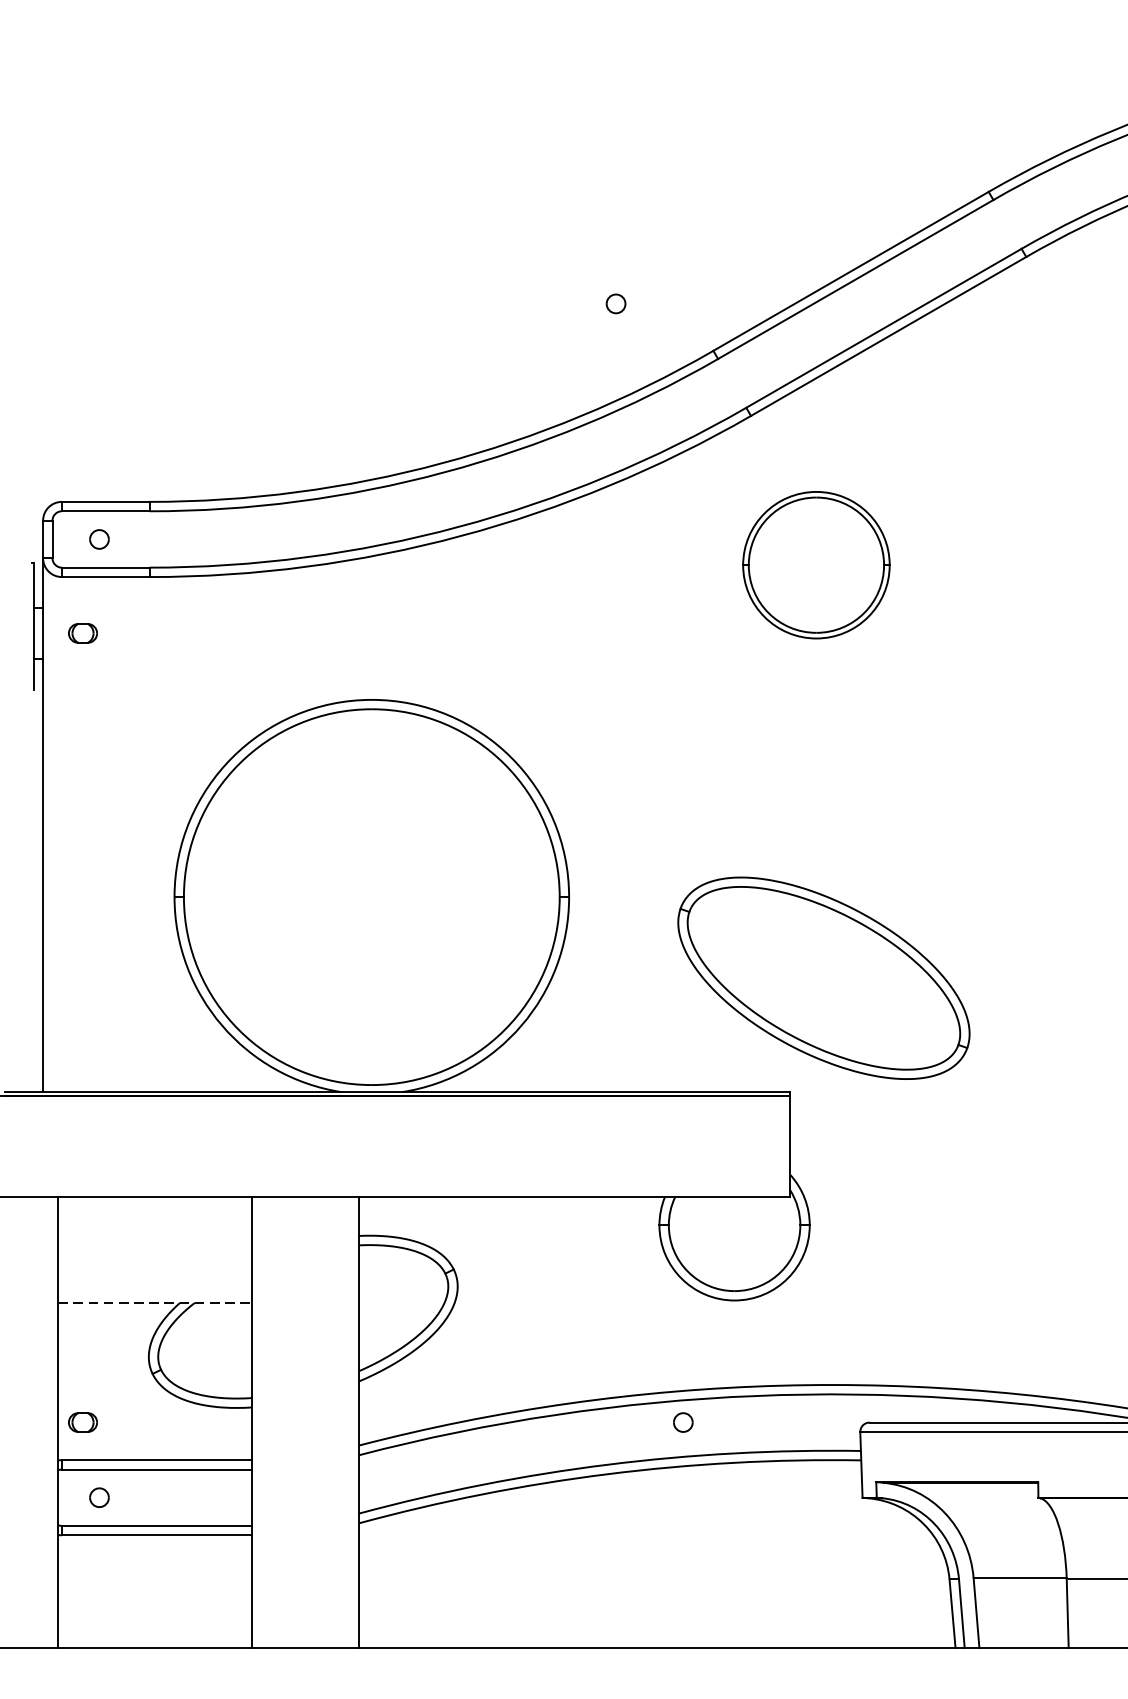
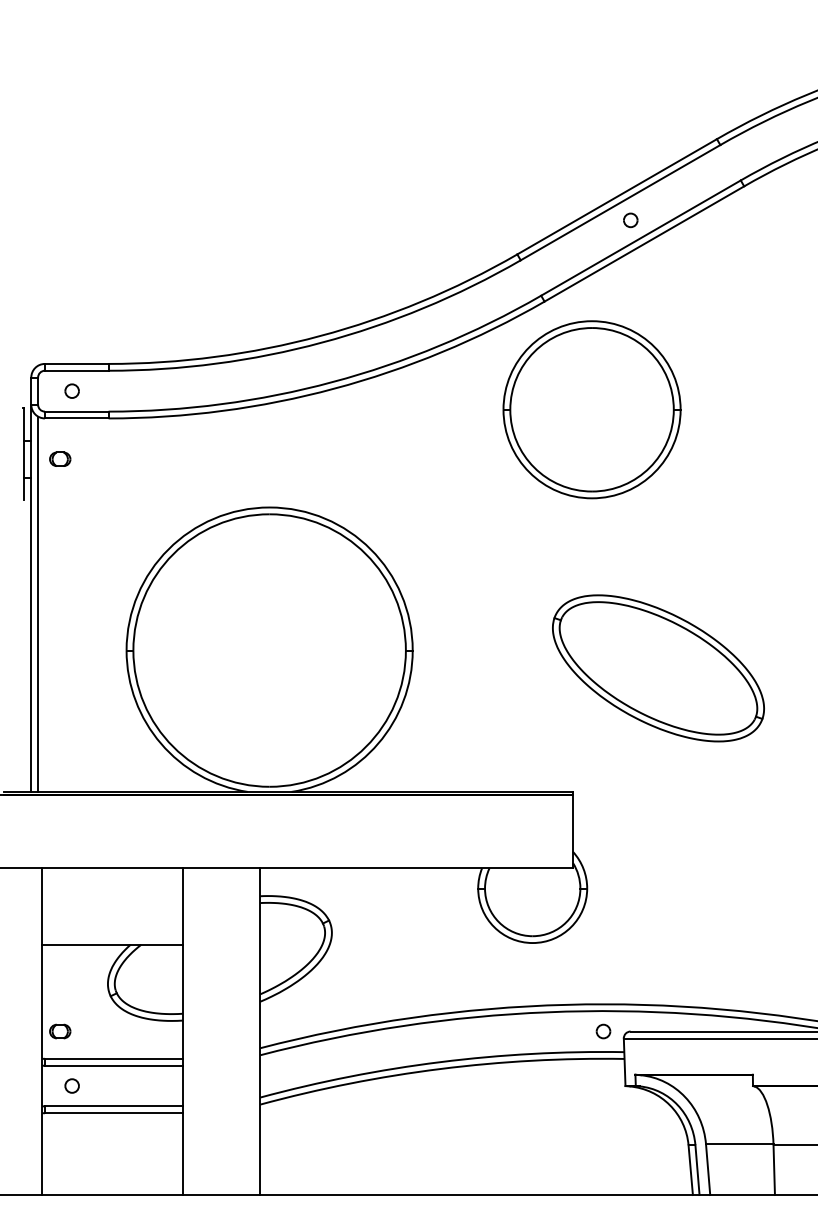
part: (615, 304) -> (630, 220), moved
part: (815, 564) -> (591, 409), size x1.67
line: (53, 832) -> (38, 603), added
part: (823, 978) -> (658, 668), moved
line: (156, 1302) -> (113, 944), dashed -> solid
part: (683, 1422) -> (603, 1031), moved

